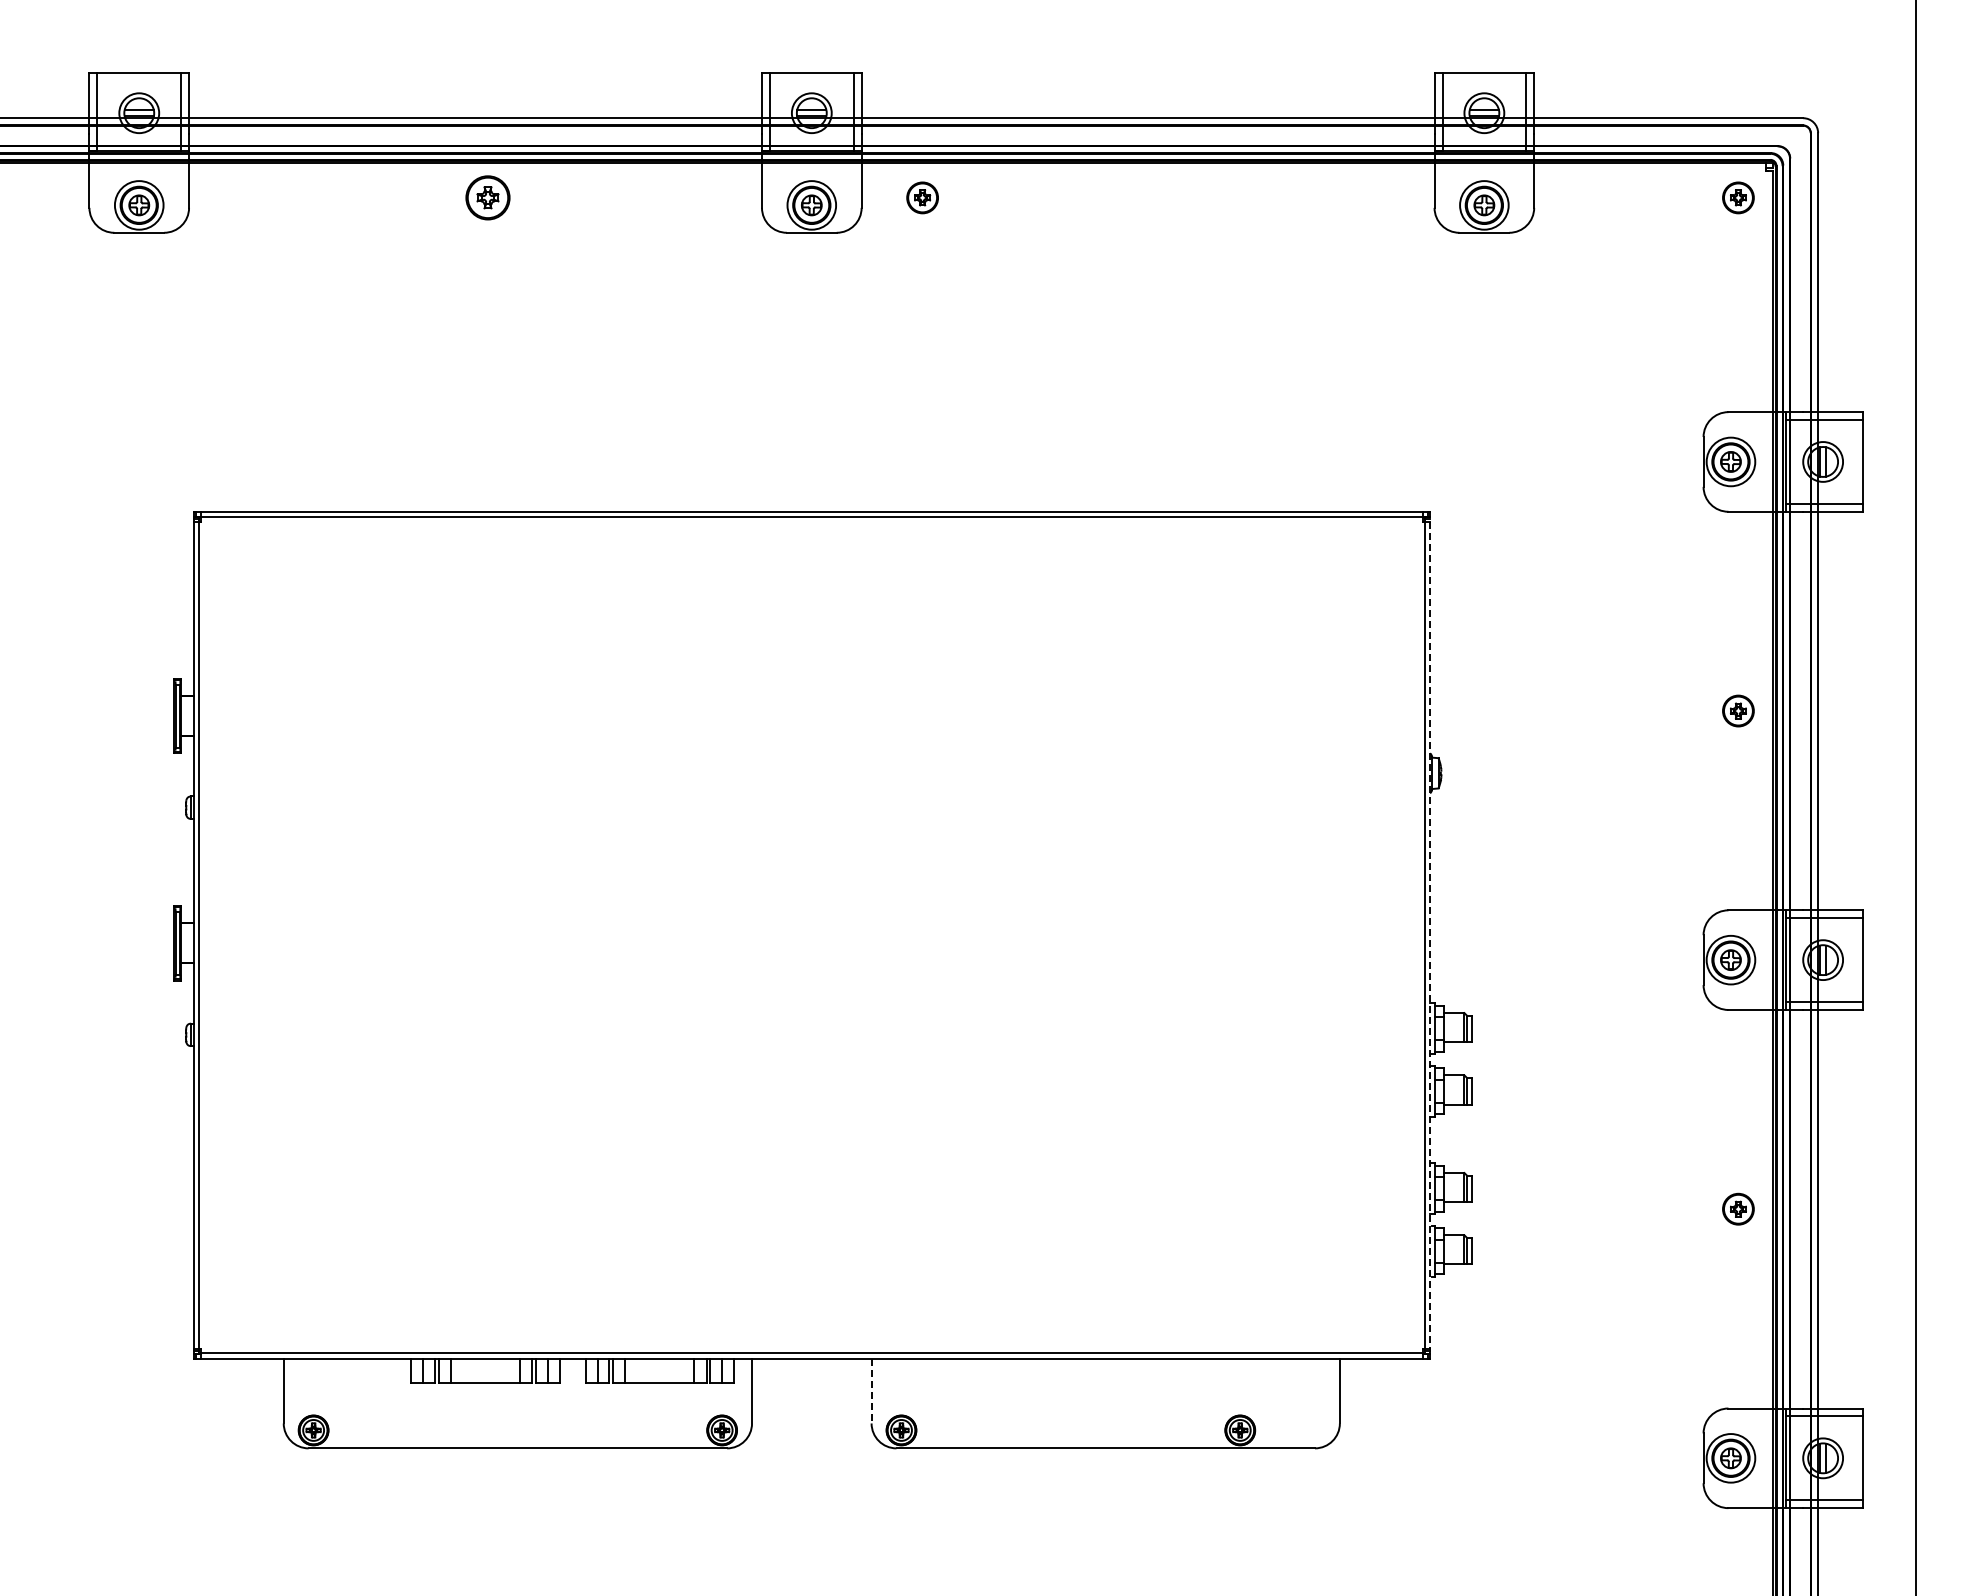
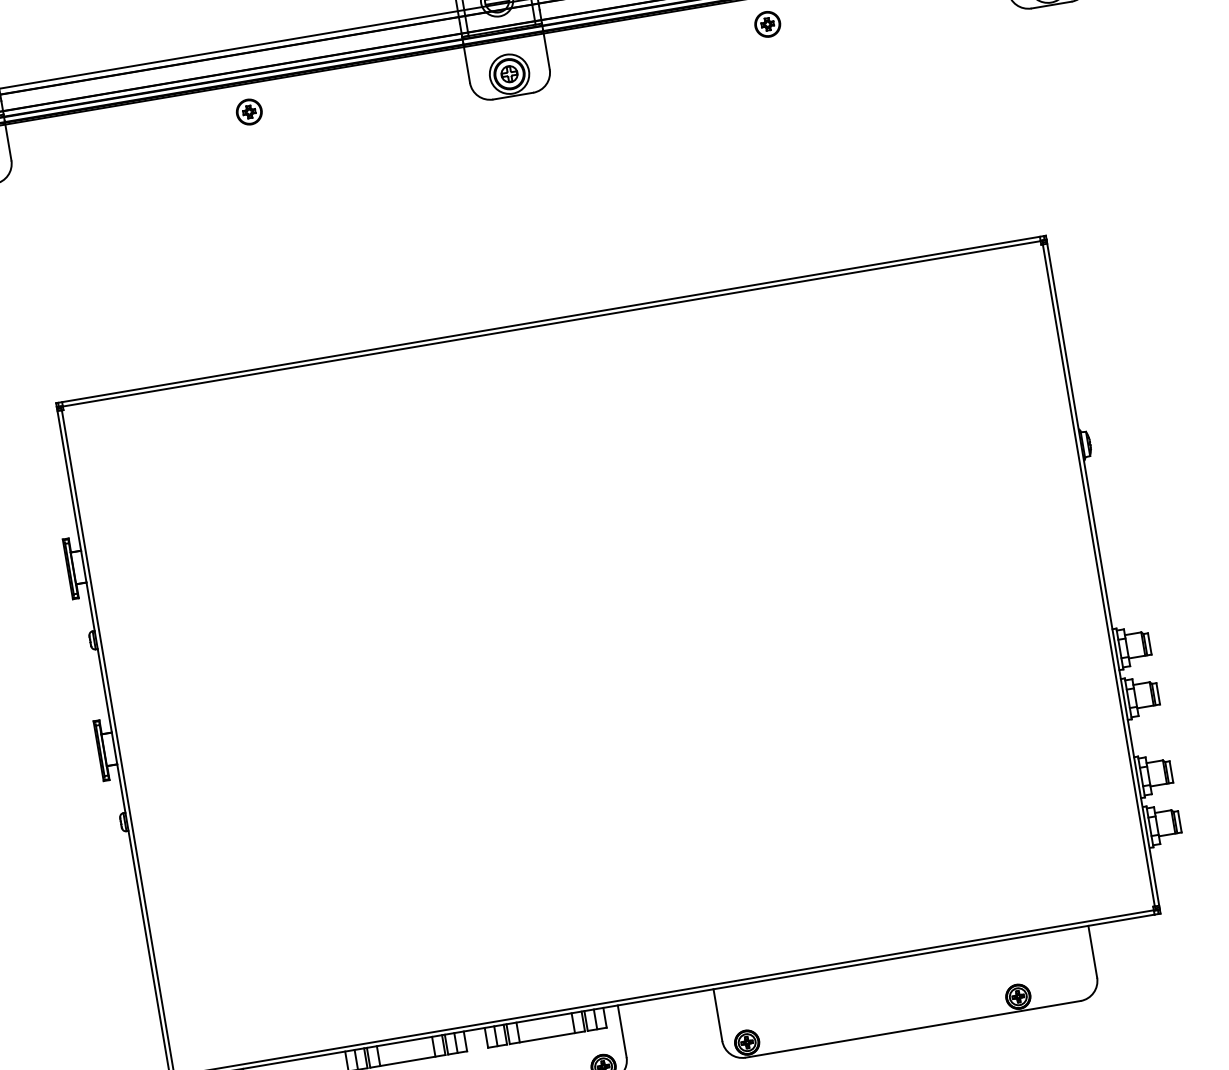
part: (487, 197) -> (248, 111), size x0.71
part: (922, 197) -> (767, 24), moved
line: (1430, 934) -> (1103, 574), dashed -> solid
line: (871, 1391) -> (717, 1015), dashed -> solid

